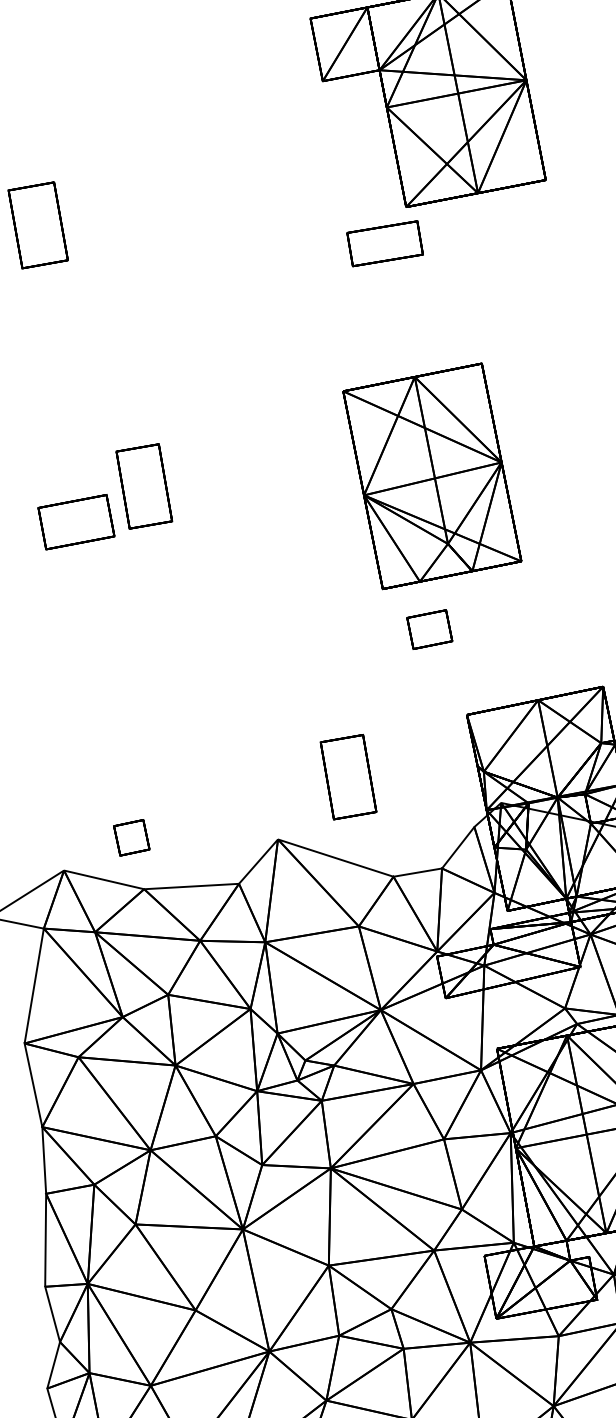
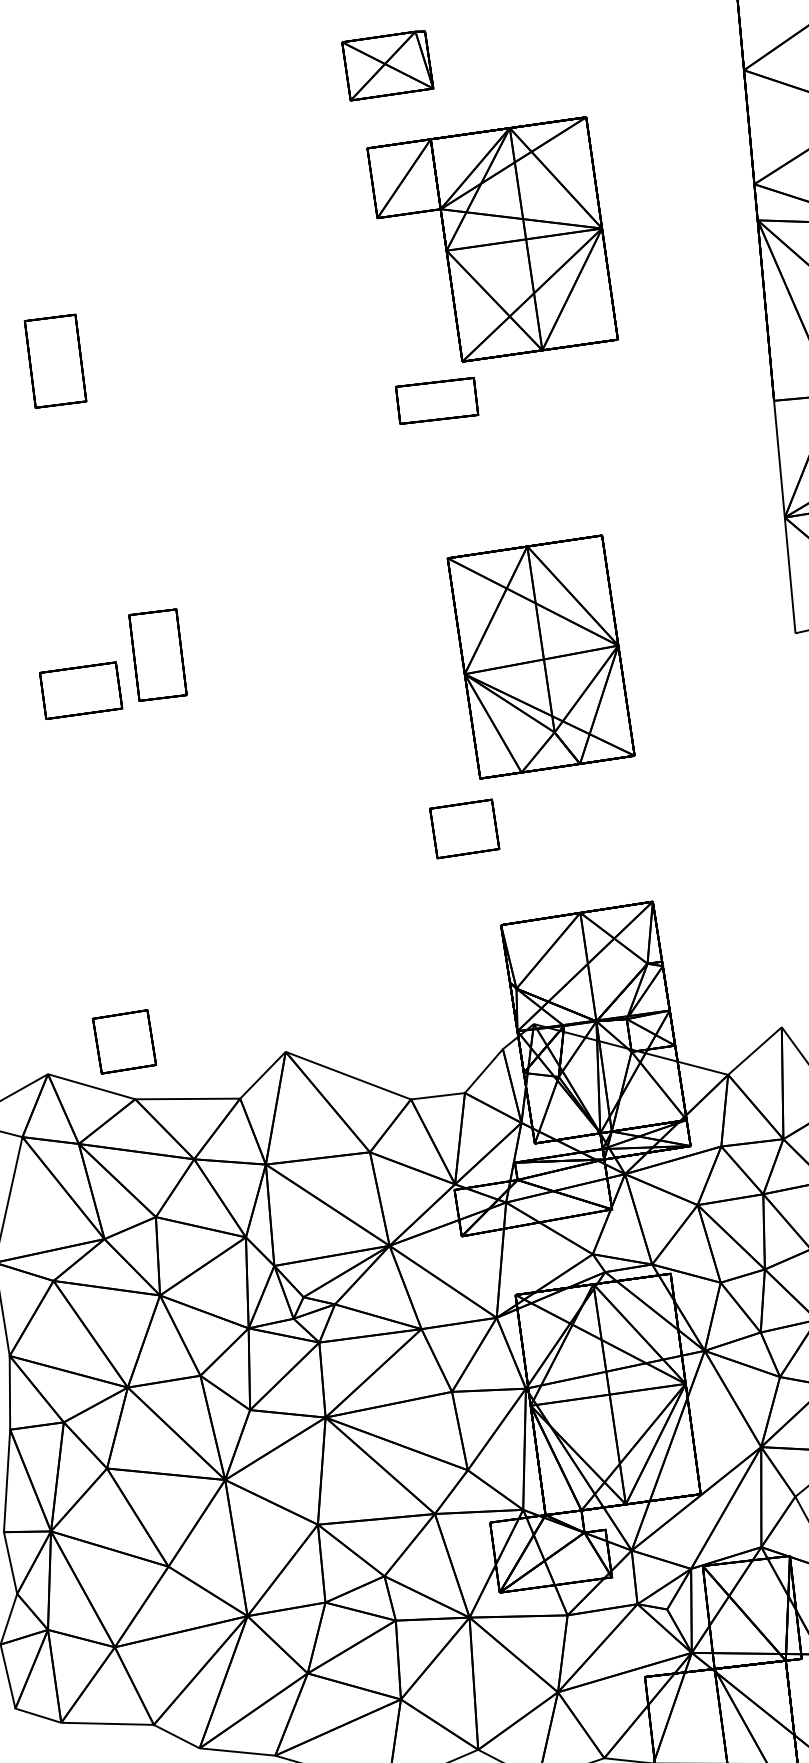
part: (431, 475) -> (540, 656), moved
part: (429, 629) -> (464, 828), size x1.43
part: (348, 776) -> (366, 986), removed
part: (131, 837) -> (124, 1041), size x1.67

